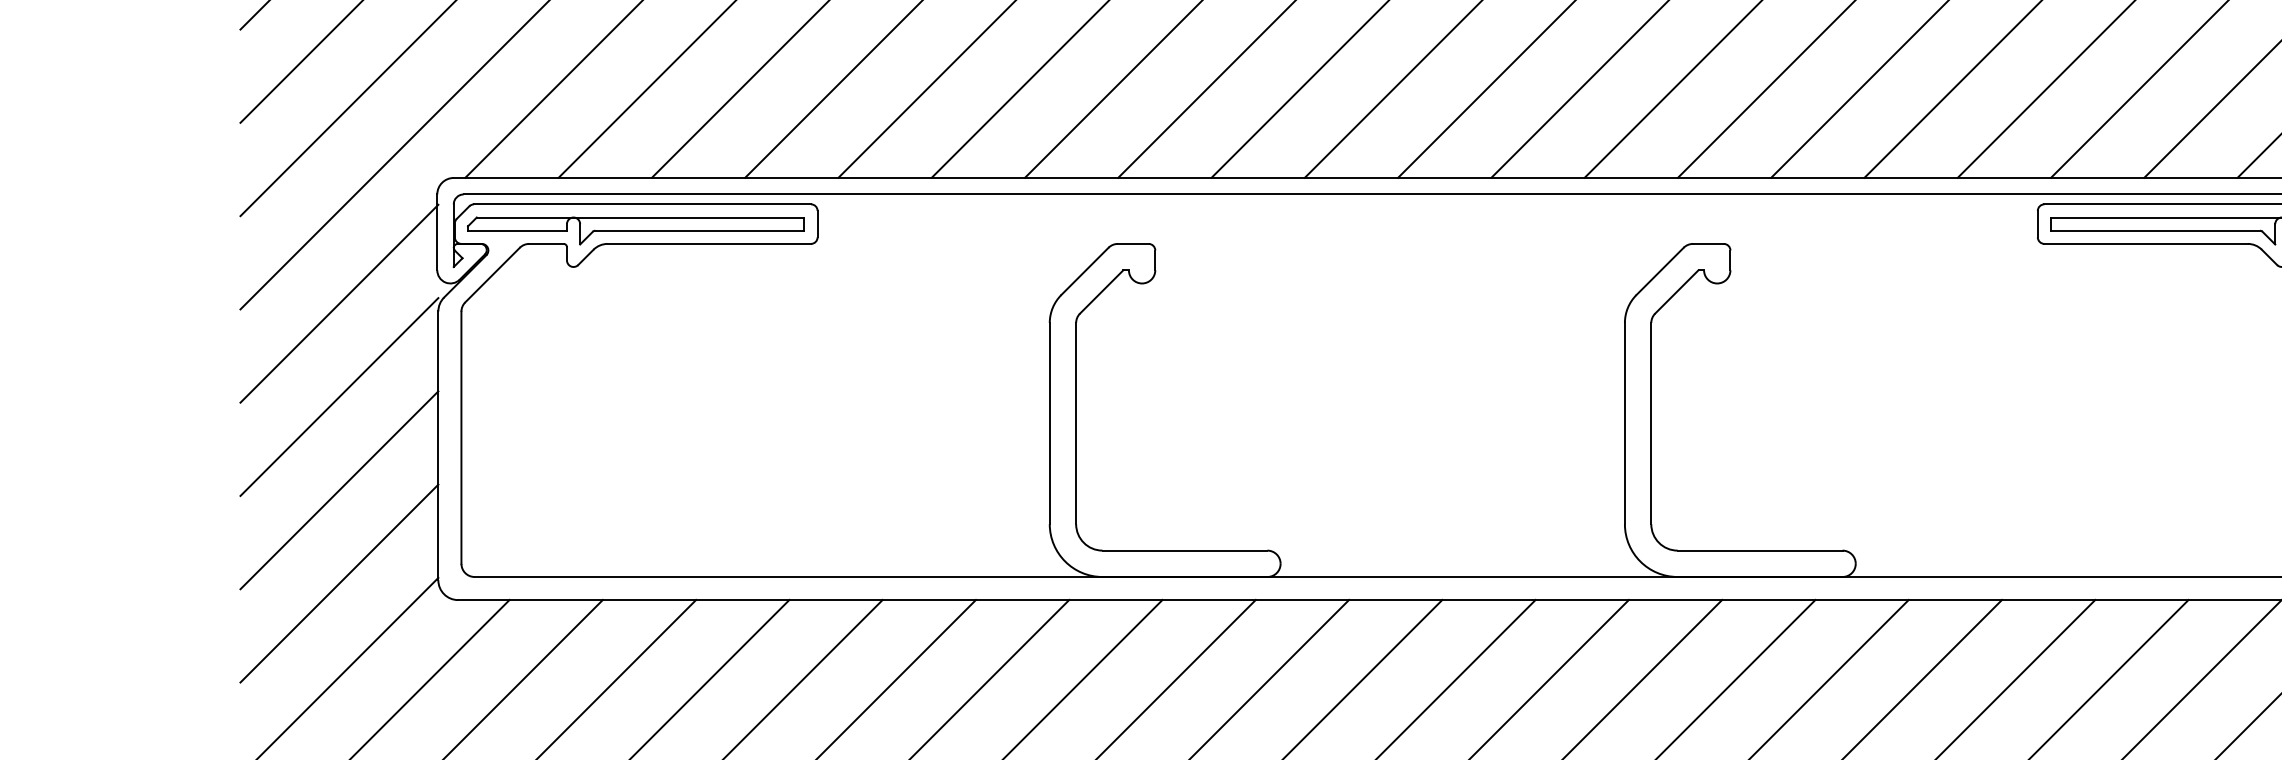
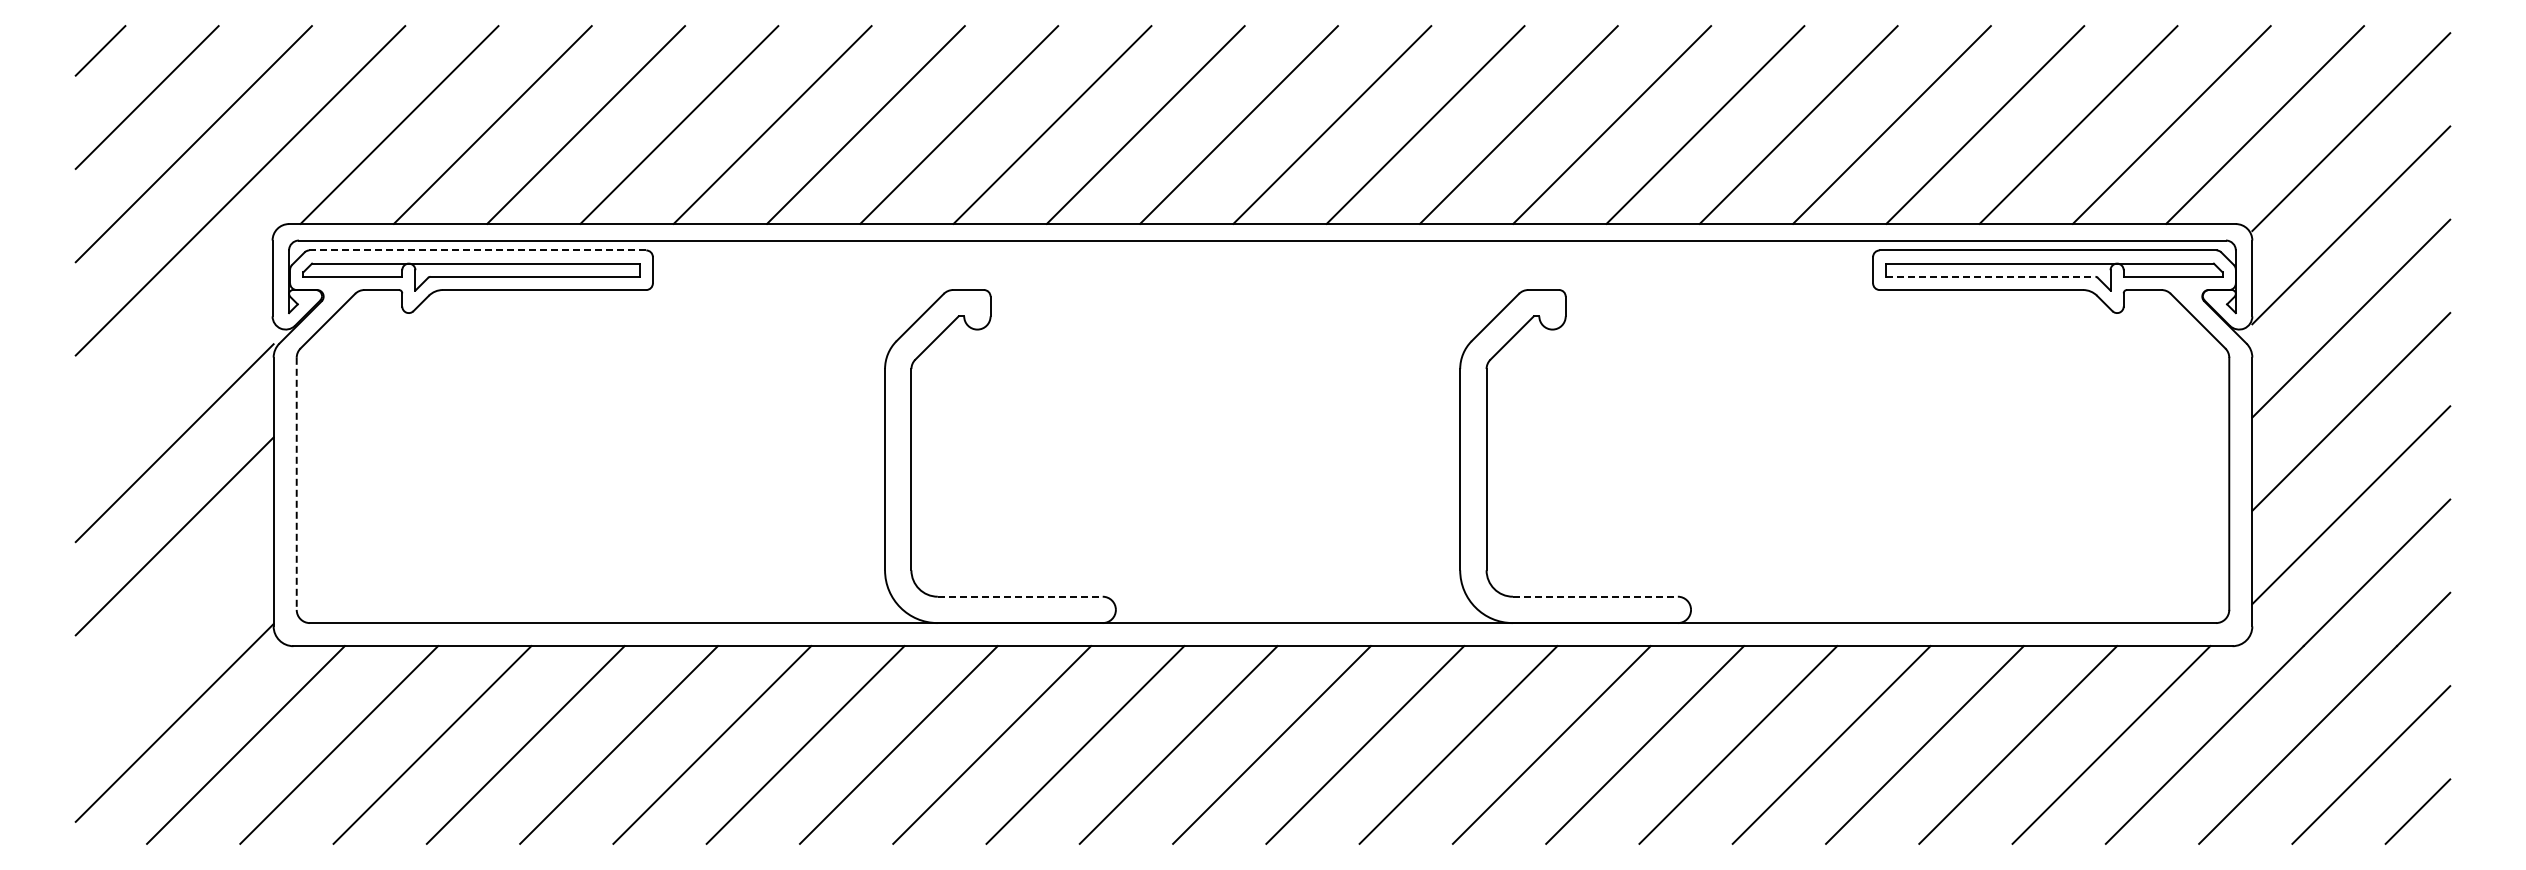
line: (642, 204) -> (477, 250), solid -> dashed
line: (2155, 230) -> (1990, 276), solid -> dashed
line: (339, 303) -> (174, 349), removed
line: (461, 438) -> (296, 484), solid -> dashed
line: (1185, 550) -> (1020, 596), solid -> dashed
line: (1760, 550) -> (1595, 596), solid -> dashed
line: (339, 583) -> (174, 629), removed

